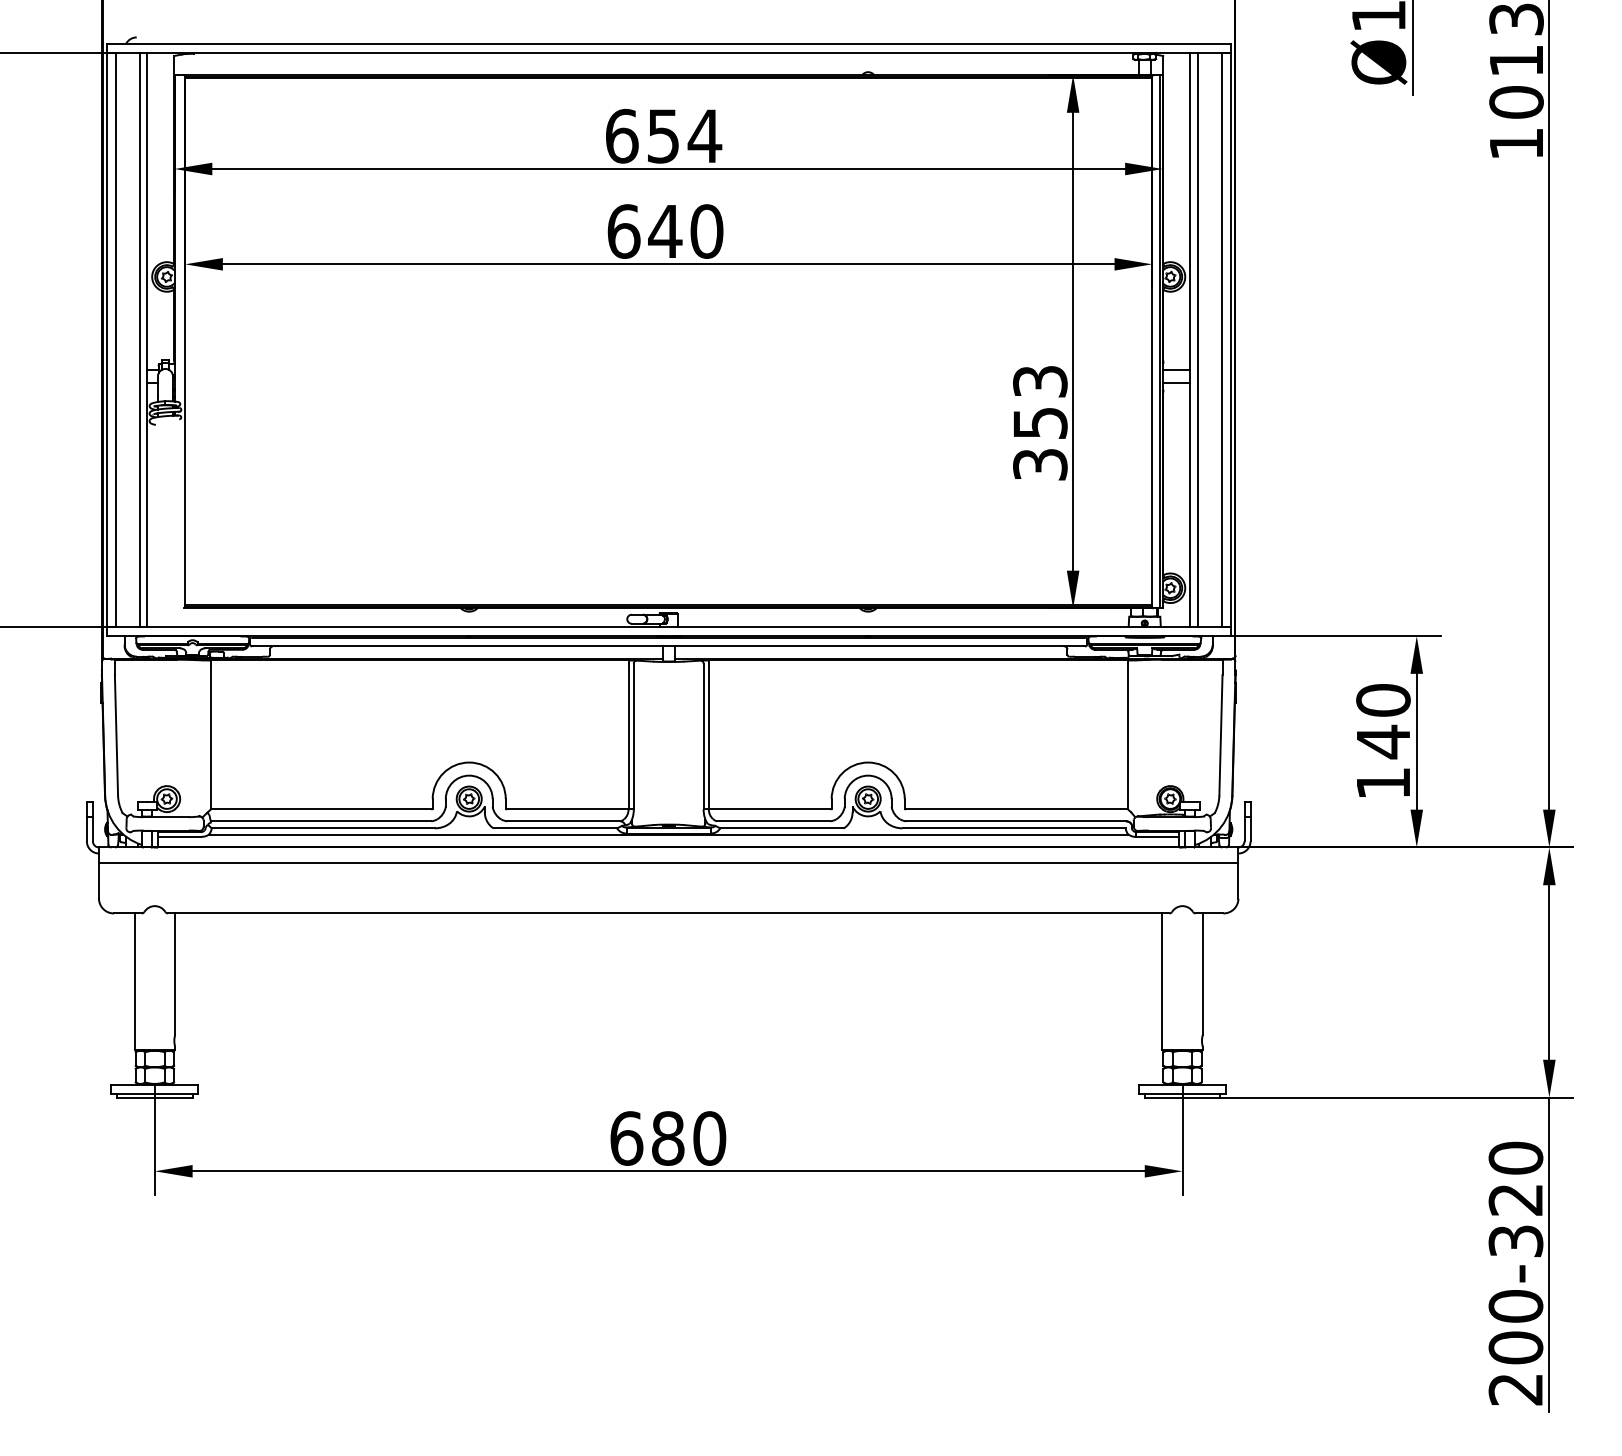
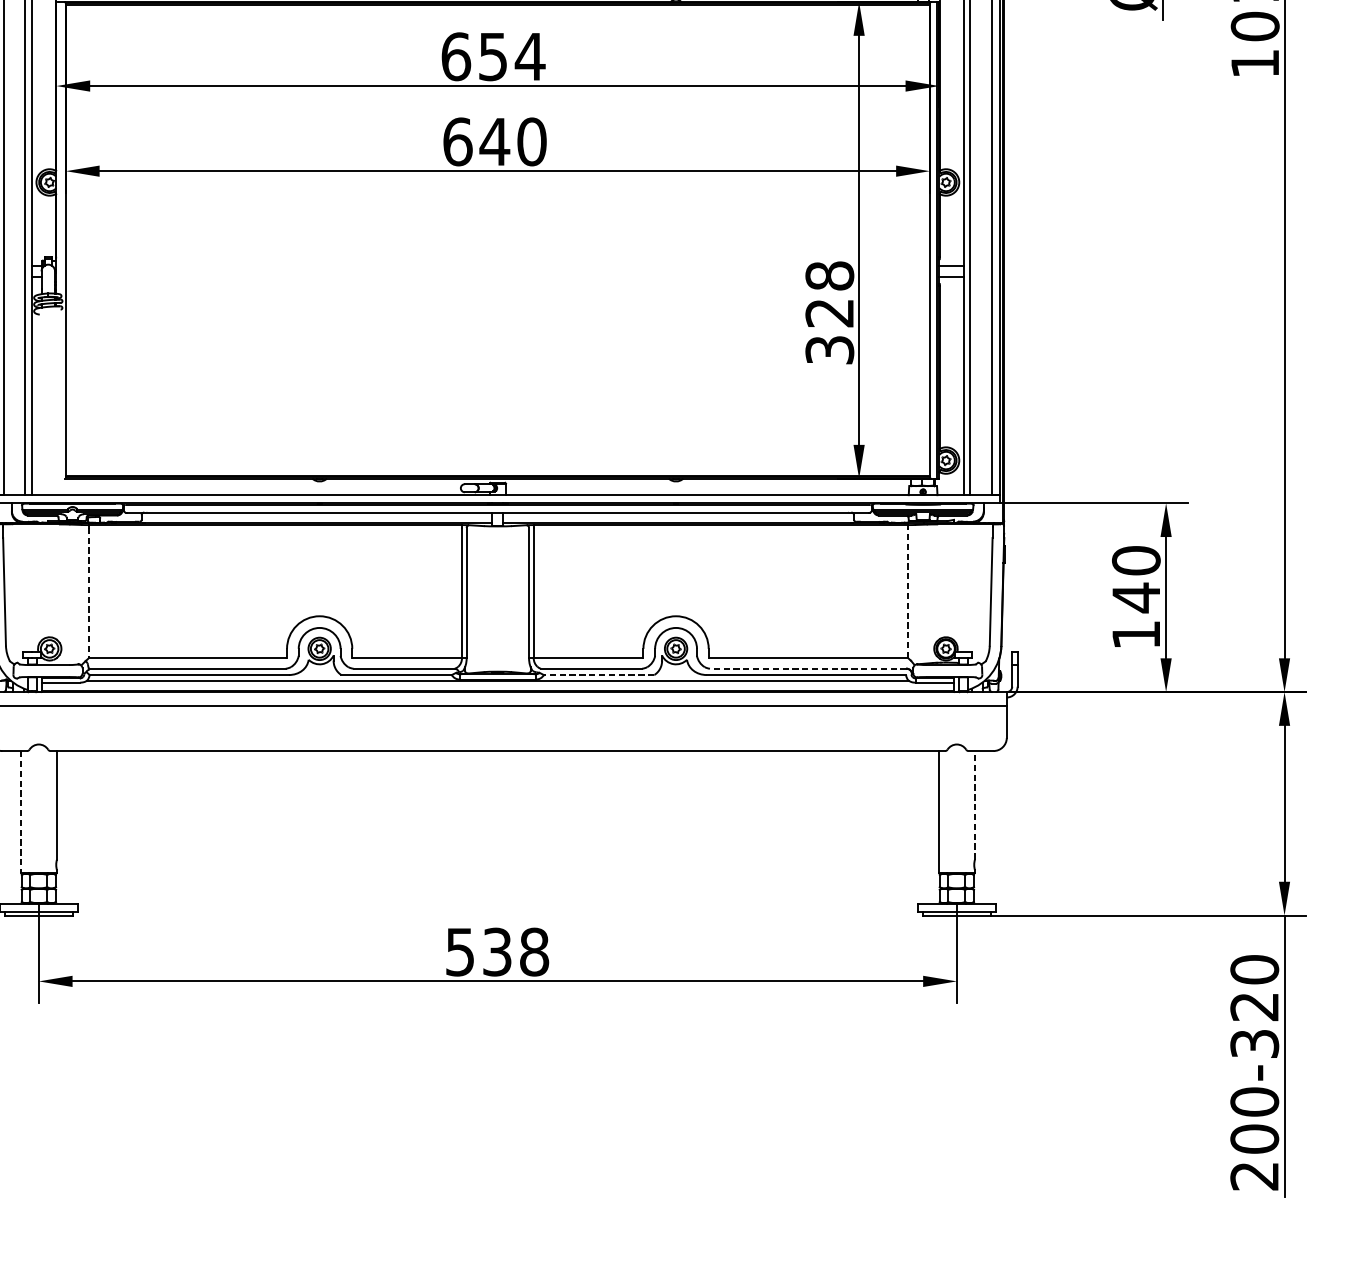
text: (1040, 402) -> (829, 294), 353 -> 328
line: (211, 736) -> (89, 592), solid -> dashed
line: (1127, 736) -> (907, 592), solid -> dashed
line: (1015, 821) -> (807, 668), solid -> dashed
line: (782, 828) -> (599, 675), solid -> dashed
line: (1202, 974) -> (974, 805), solid -> dashed
line: (134, 982) -> (20, 812), solid -> dashed
text: (668, 1138) -> (497, 952), 680 -> 538

